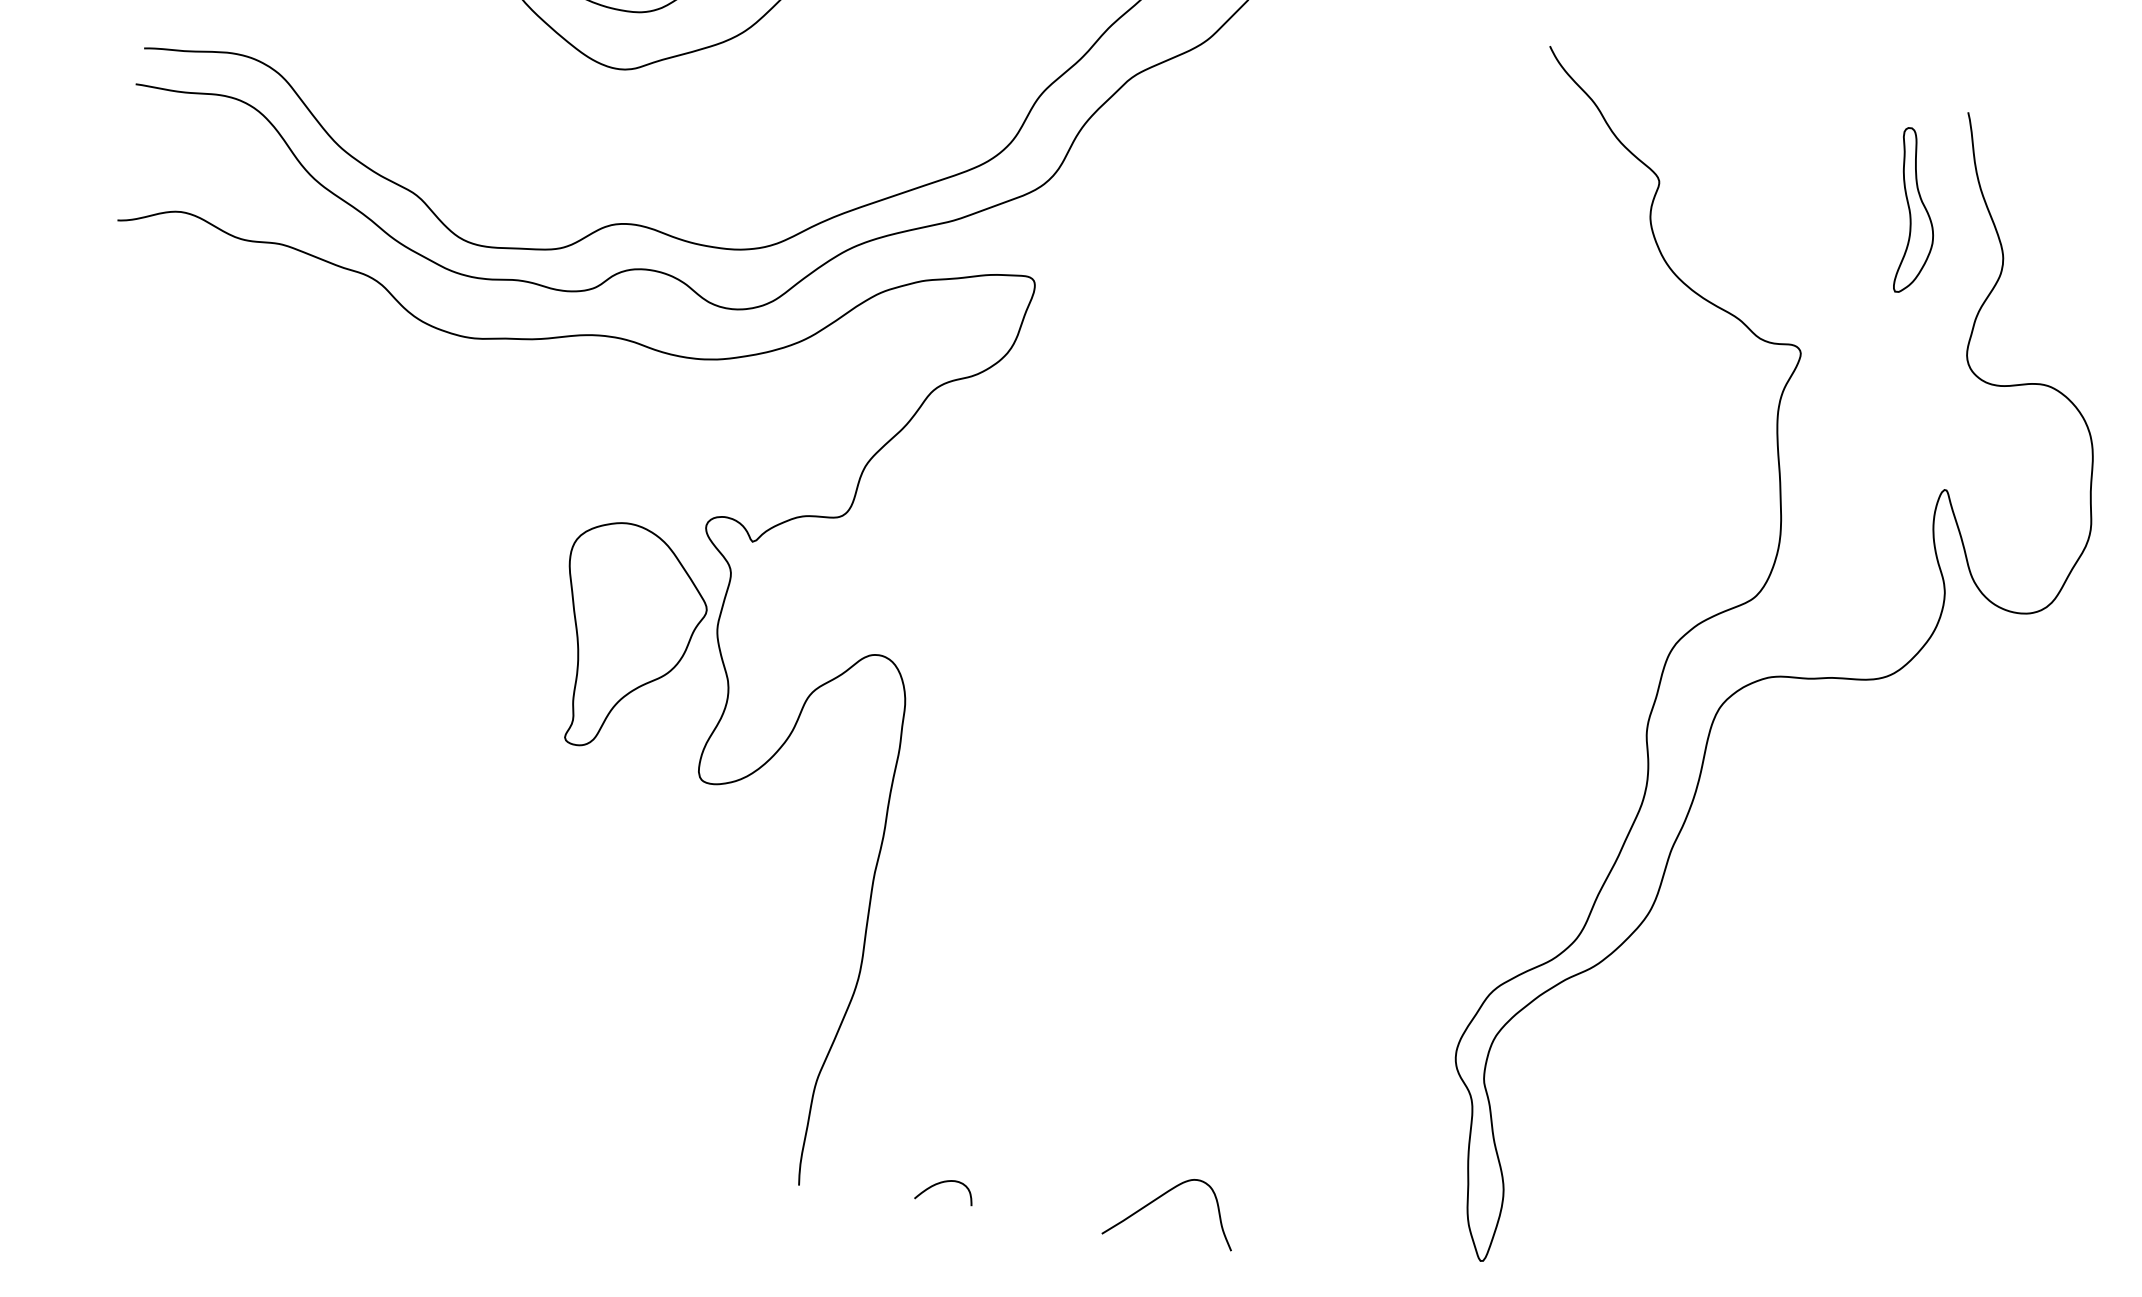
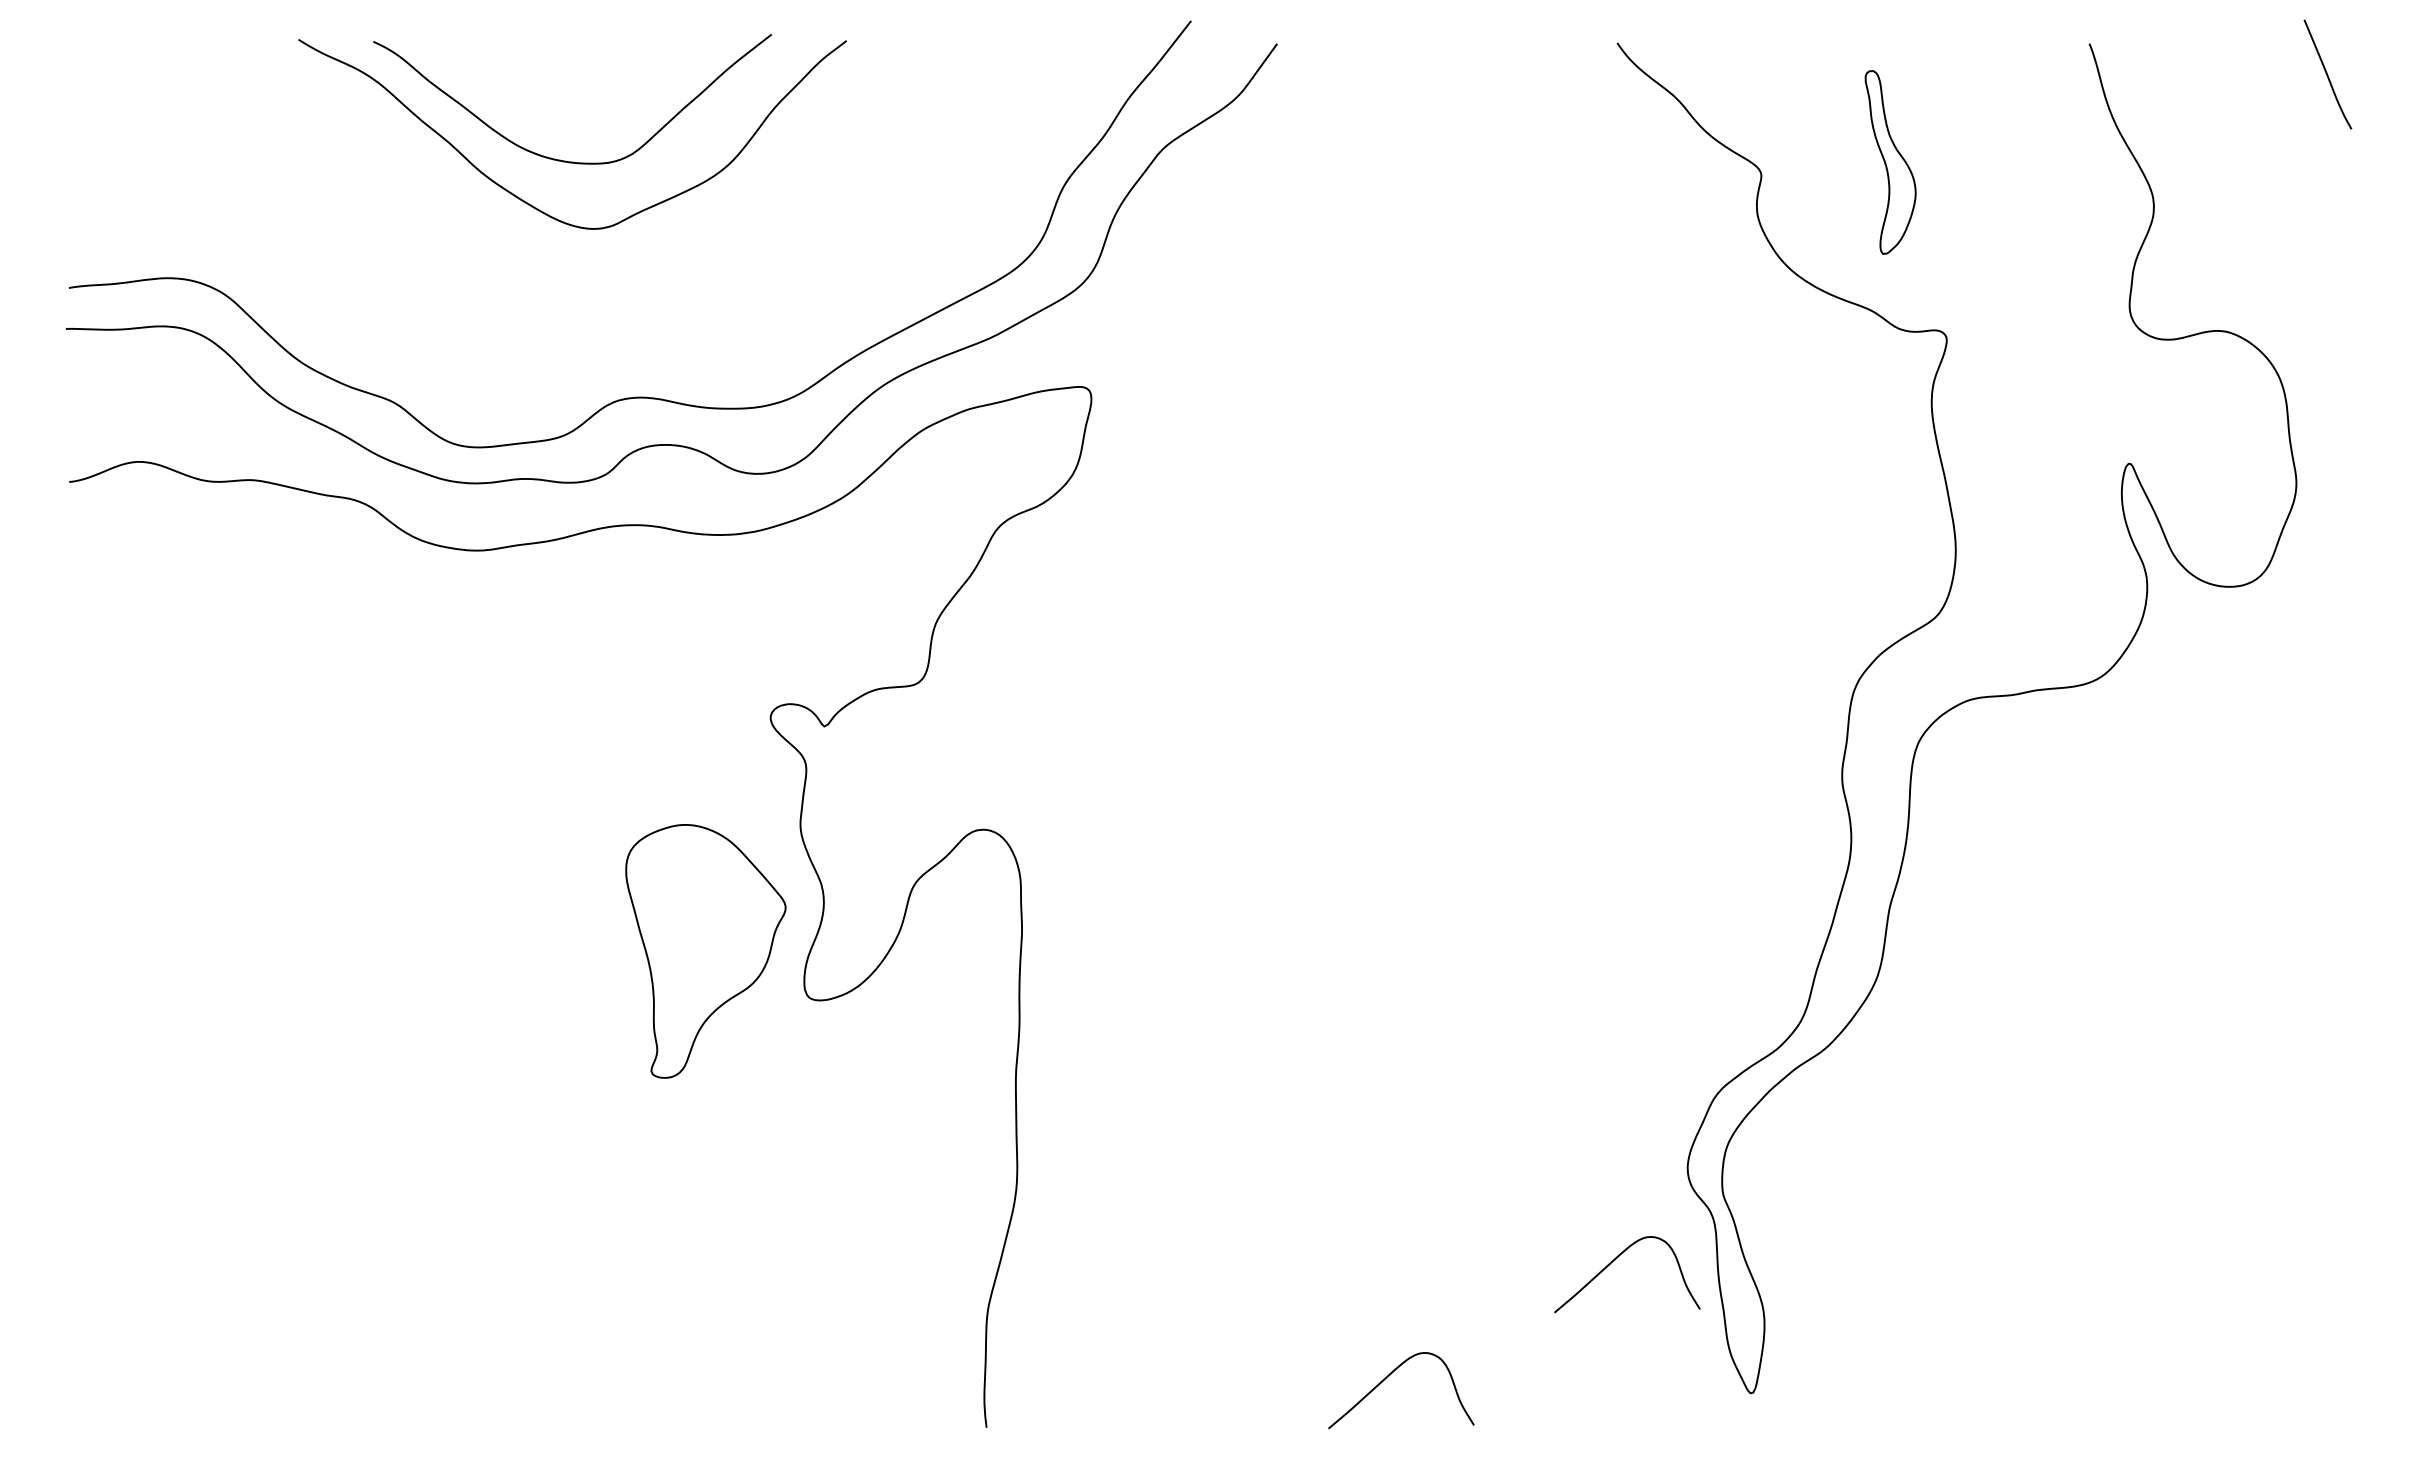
part: (1914, 211) -> (1890, 162), moved
part: (629, 638) -> (705, 951), moved
curve: (1379, 1124) -> (1615, 1260), added
curve: (942, 1183) -> (1144, 1400), removed

